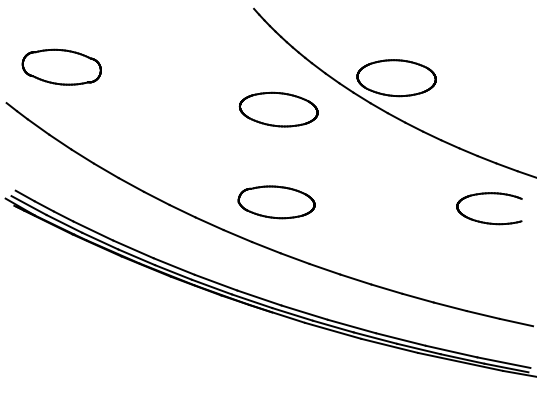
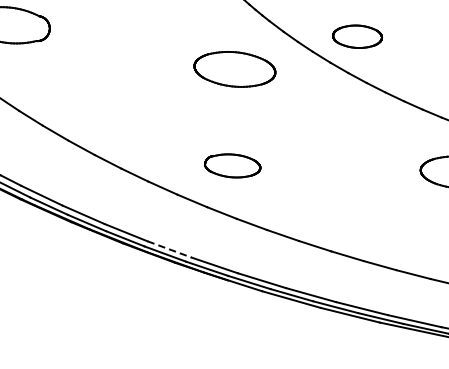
part: (396, 78) -> (357, 36), size x0.6
part: (276, 202) -> (232, 166), size x0.7
line: (216, 282) -> (170, 249), solid -> dashed

